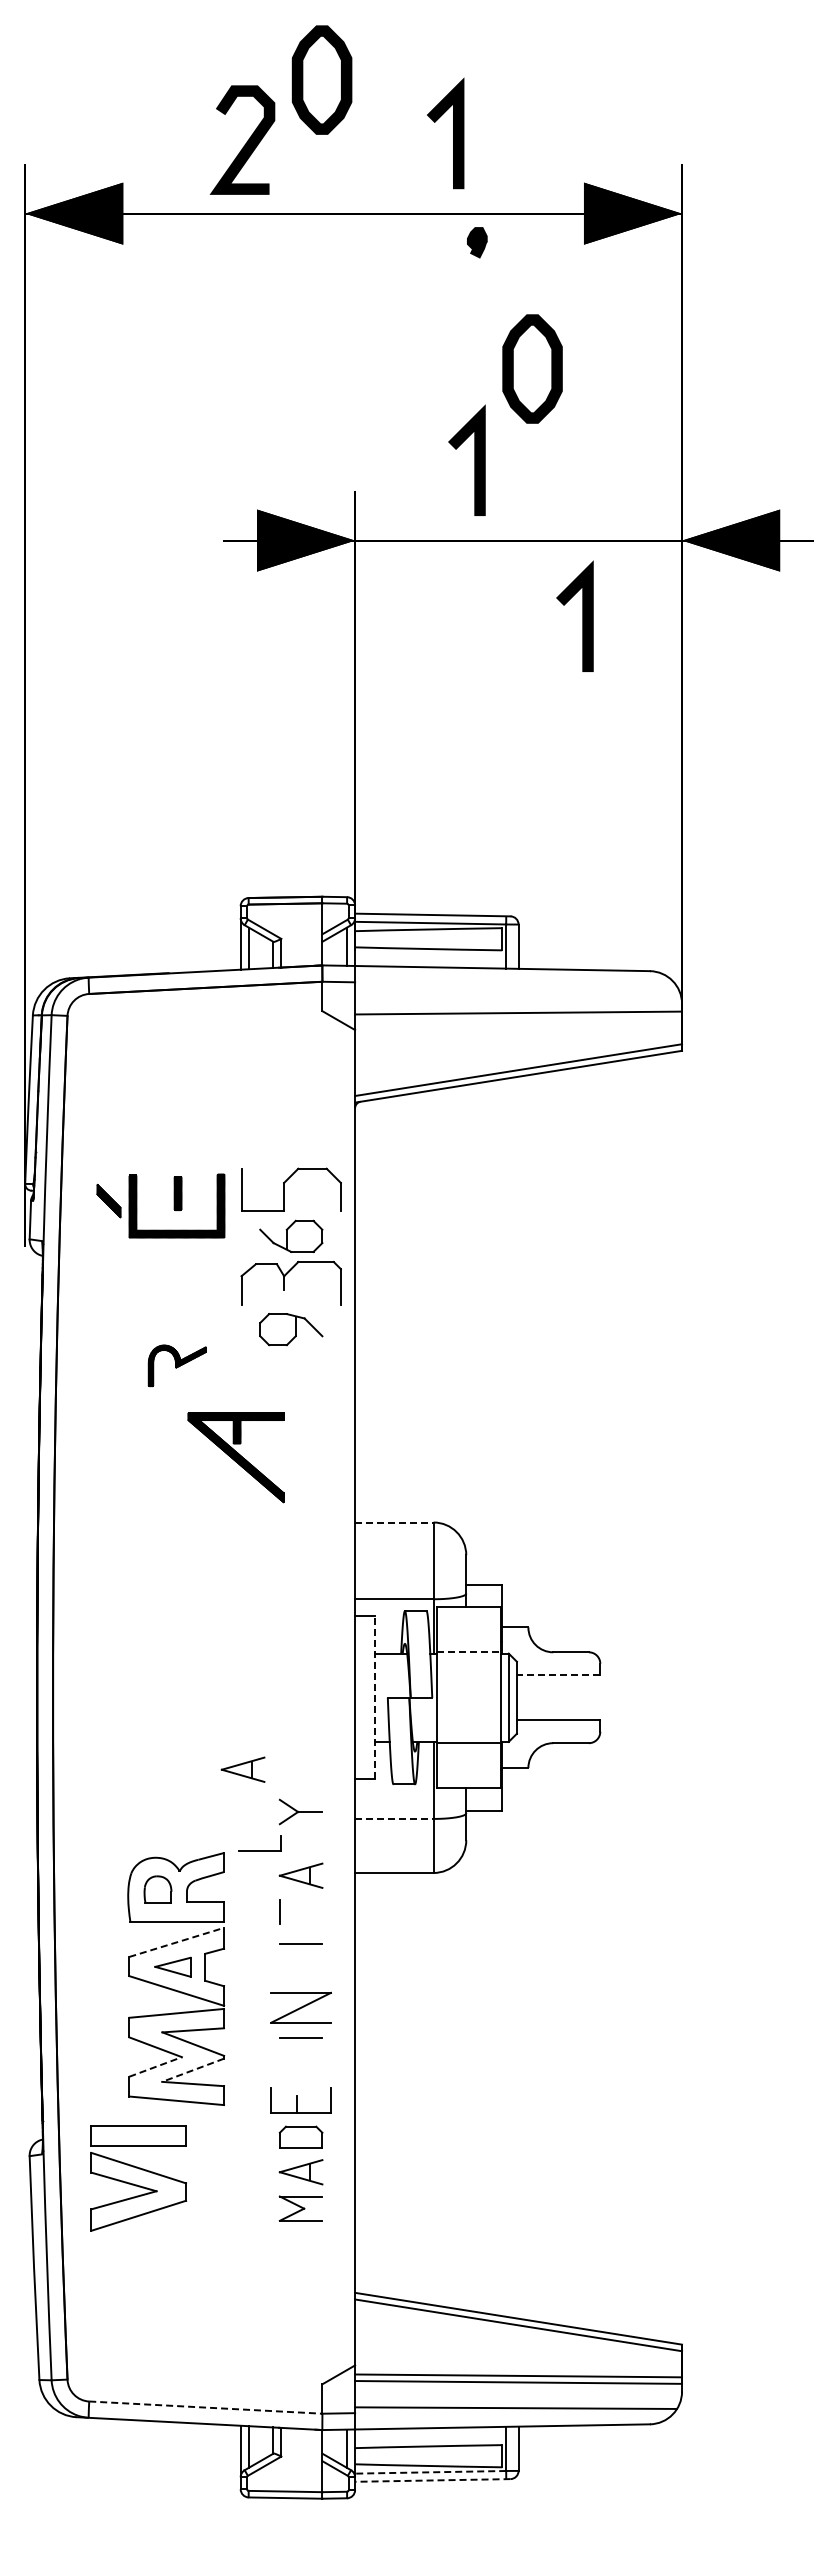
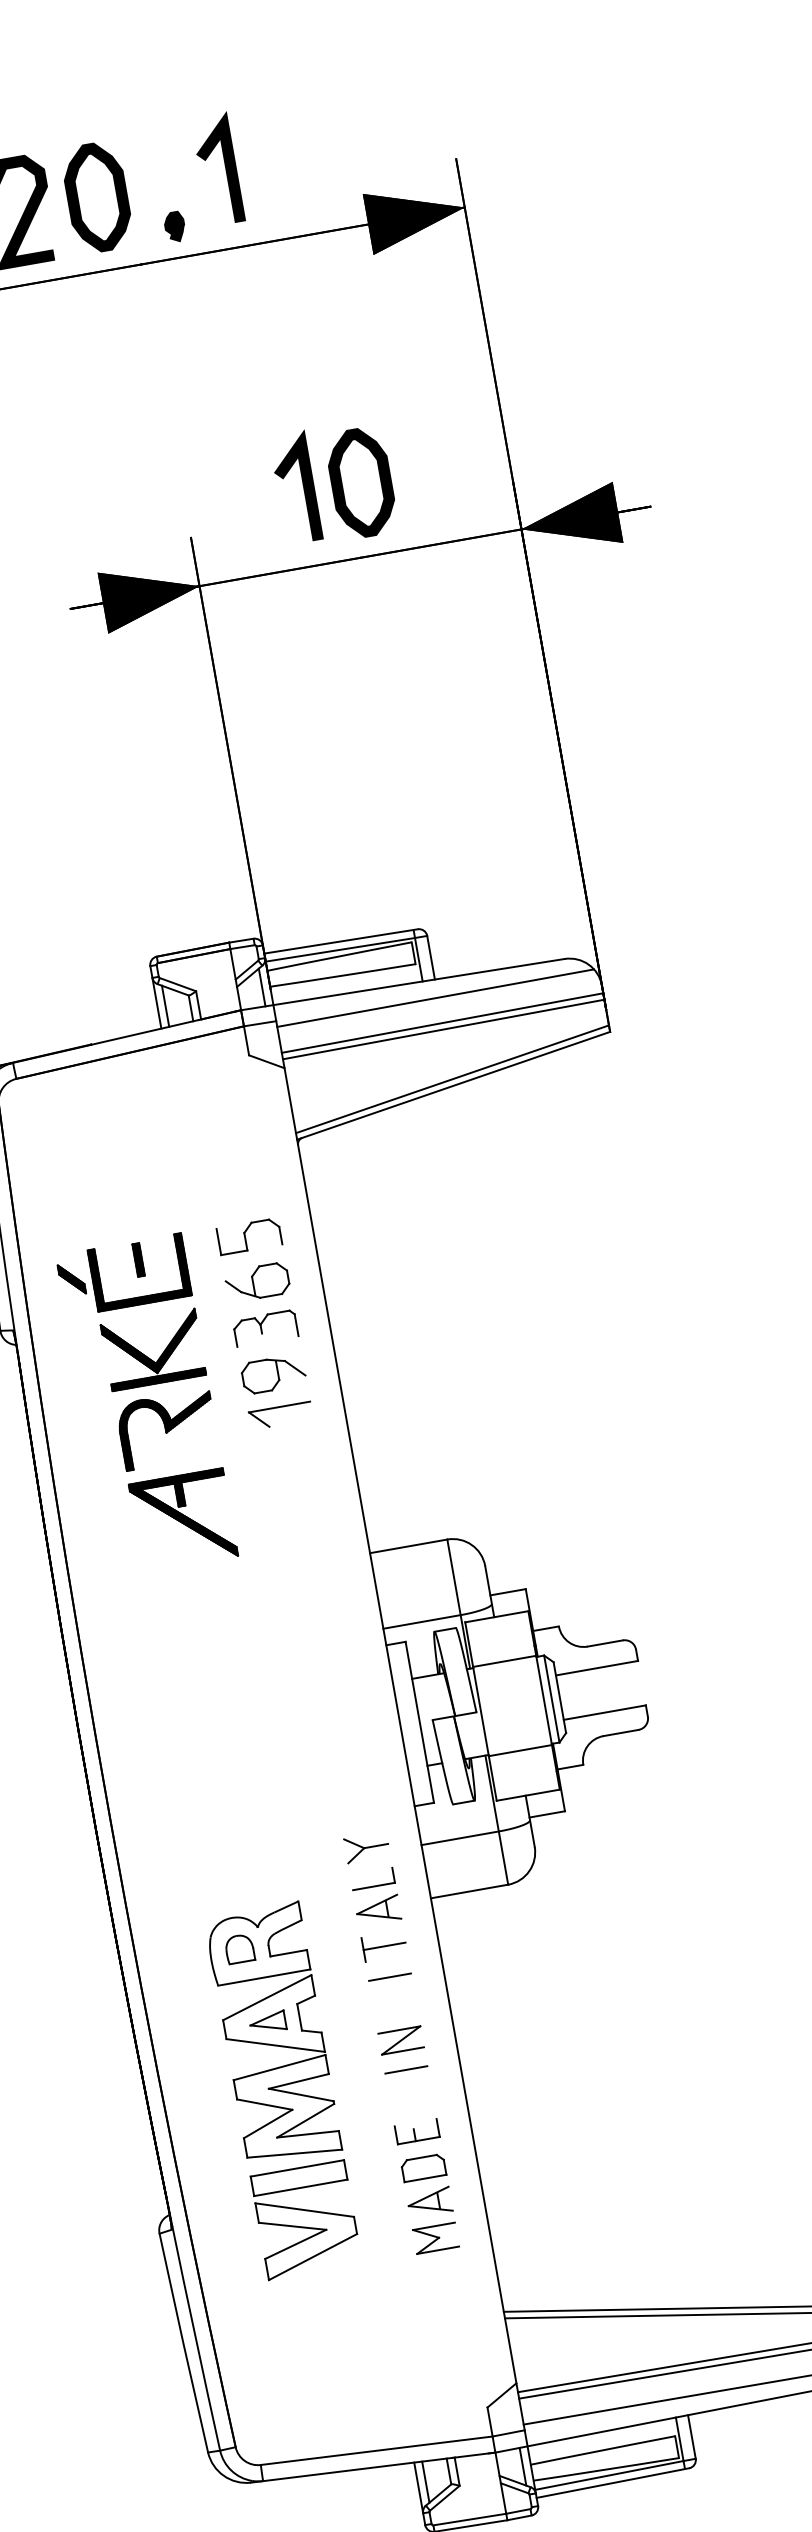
part: (321, 79) -> (96, 197), moved
part: (477, 242) -> (175, 226), moved
part: (532, 368) -> (361, 482), moved
line: (582, 615) -> (436, 620), removed
line: (516, 987) -> (436, 998), added
line: (518, 1019) -> (443, 1029), added
part: (291, 1189) -> (249, 1236), size x0.62
part: (291, 1282) -> (265, 1327), size x0.62
part: (170, 1290) -> (147, 1356), added
part: (290, 1363) -> (278, 1407), added
part: (177, 1365) -> (167, 1429), size x1.67
part: (235, 1457) -> (182, 1520), moved
line: (394, 1522) -> (408, 1546), dashed -> solid
line: (469, 1652) -> (505, 1661), dashed -> solid
line: (558, 1675) -> (596, 1668), dashed -> solid
line: (374, 1697) -> (419, 1722), dashed -> solid
part: (242, 1769) -> (302, 1815), removed
line: (394, 1818) -> (460, 1837), dashed -> solid
part: (259, 1850) -> (373, 1885), moved
line: (300, 1912) -> (384, 1946), added
line: (176, 1942) -> (267, 1997), dashed -> solid
part: (300, 2007) -> (400, 2040), size x0.71
line: (156, 2066) -> (268, 2123), dashed -> solid
line: (192, 2070) -> (305, 2121), dashed -> solid
part: (300, 2100) -> (416, 2131), size x0.71
part: (138, 2178) -> (306, 2220), moved
line: (205, 2407) -> (376, 2450), dashed -> solid
line: (430, 2472) -> (609, 2475), dashed -> solid
line: (432, 2480) -> (612, 2483), dashed -> solid

